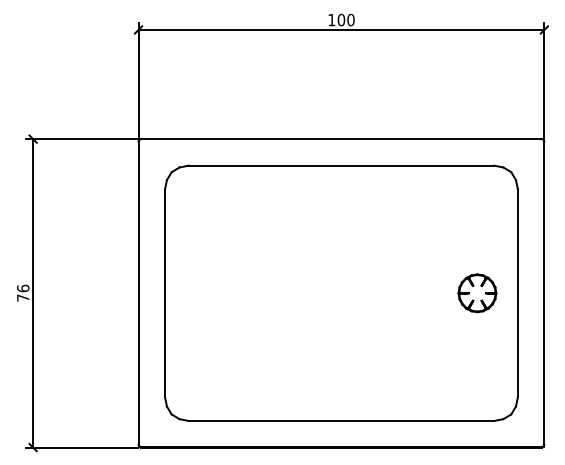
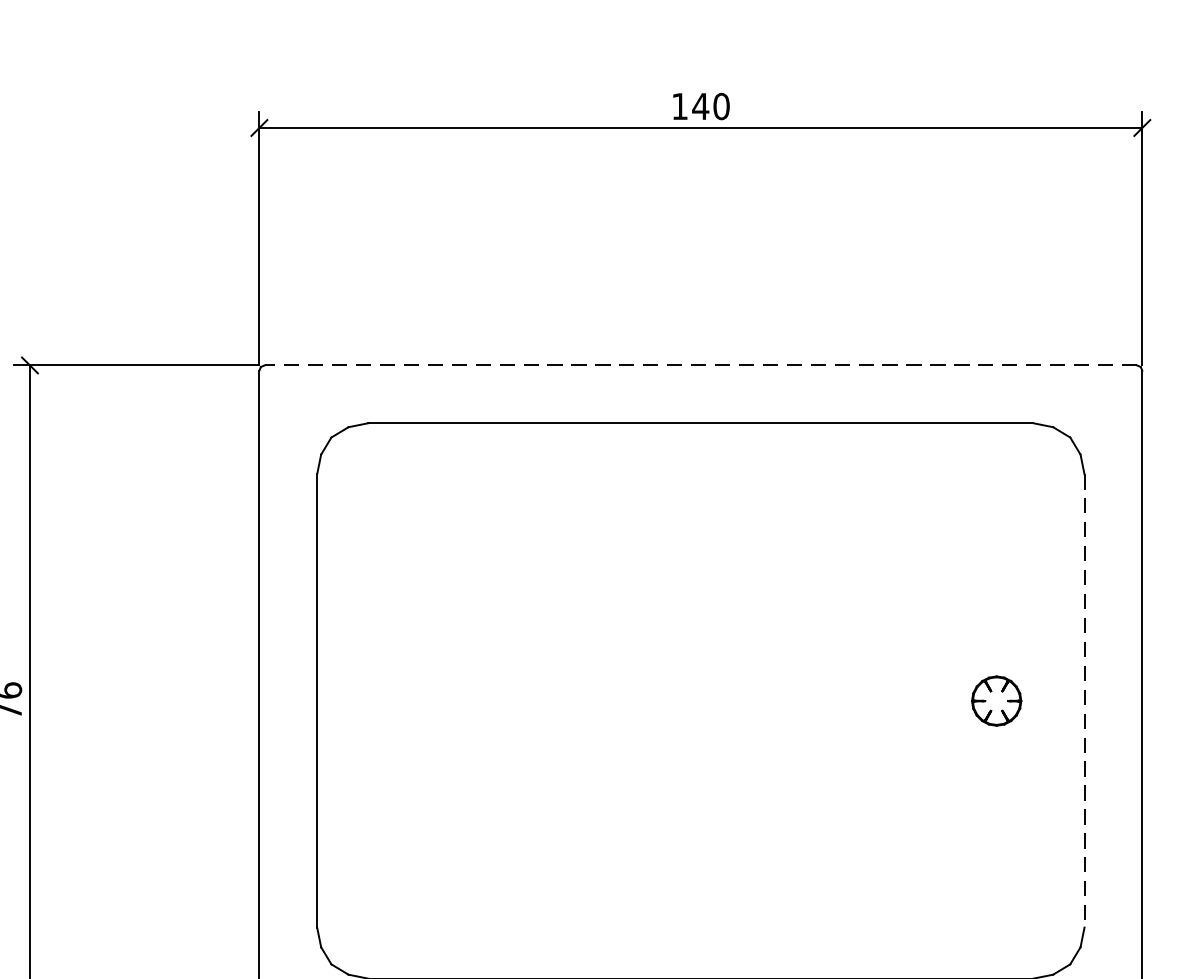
text: (341, 19) -> (700, 105), 100 -> 140
line: (340, 139) -> (698, 366), solid -> dashed
part: (477, 293) -> (996, 701), size x0.6
line: (517, 293) -> (1083, 701), solid -> dashed

